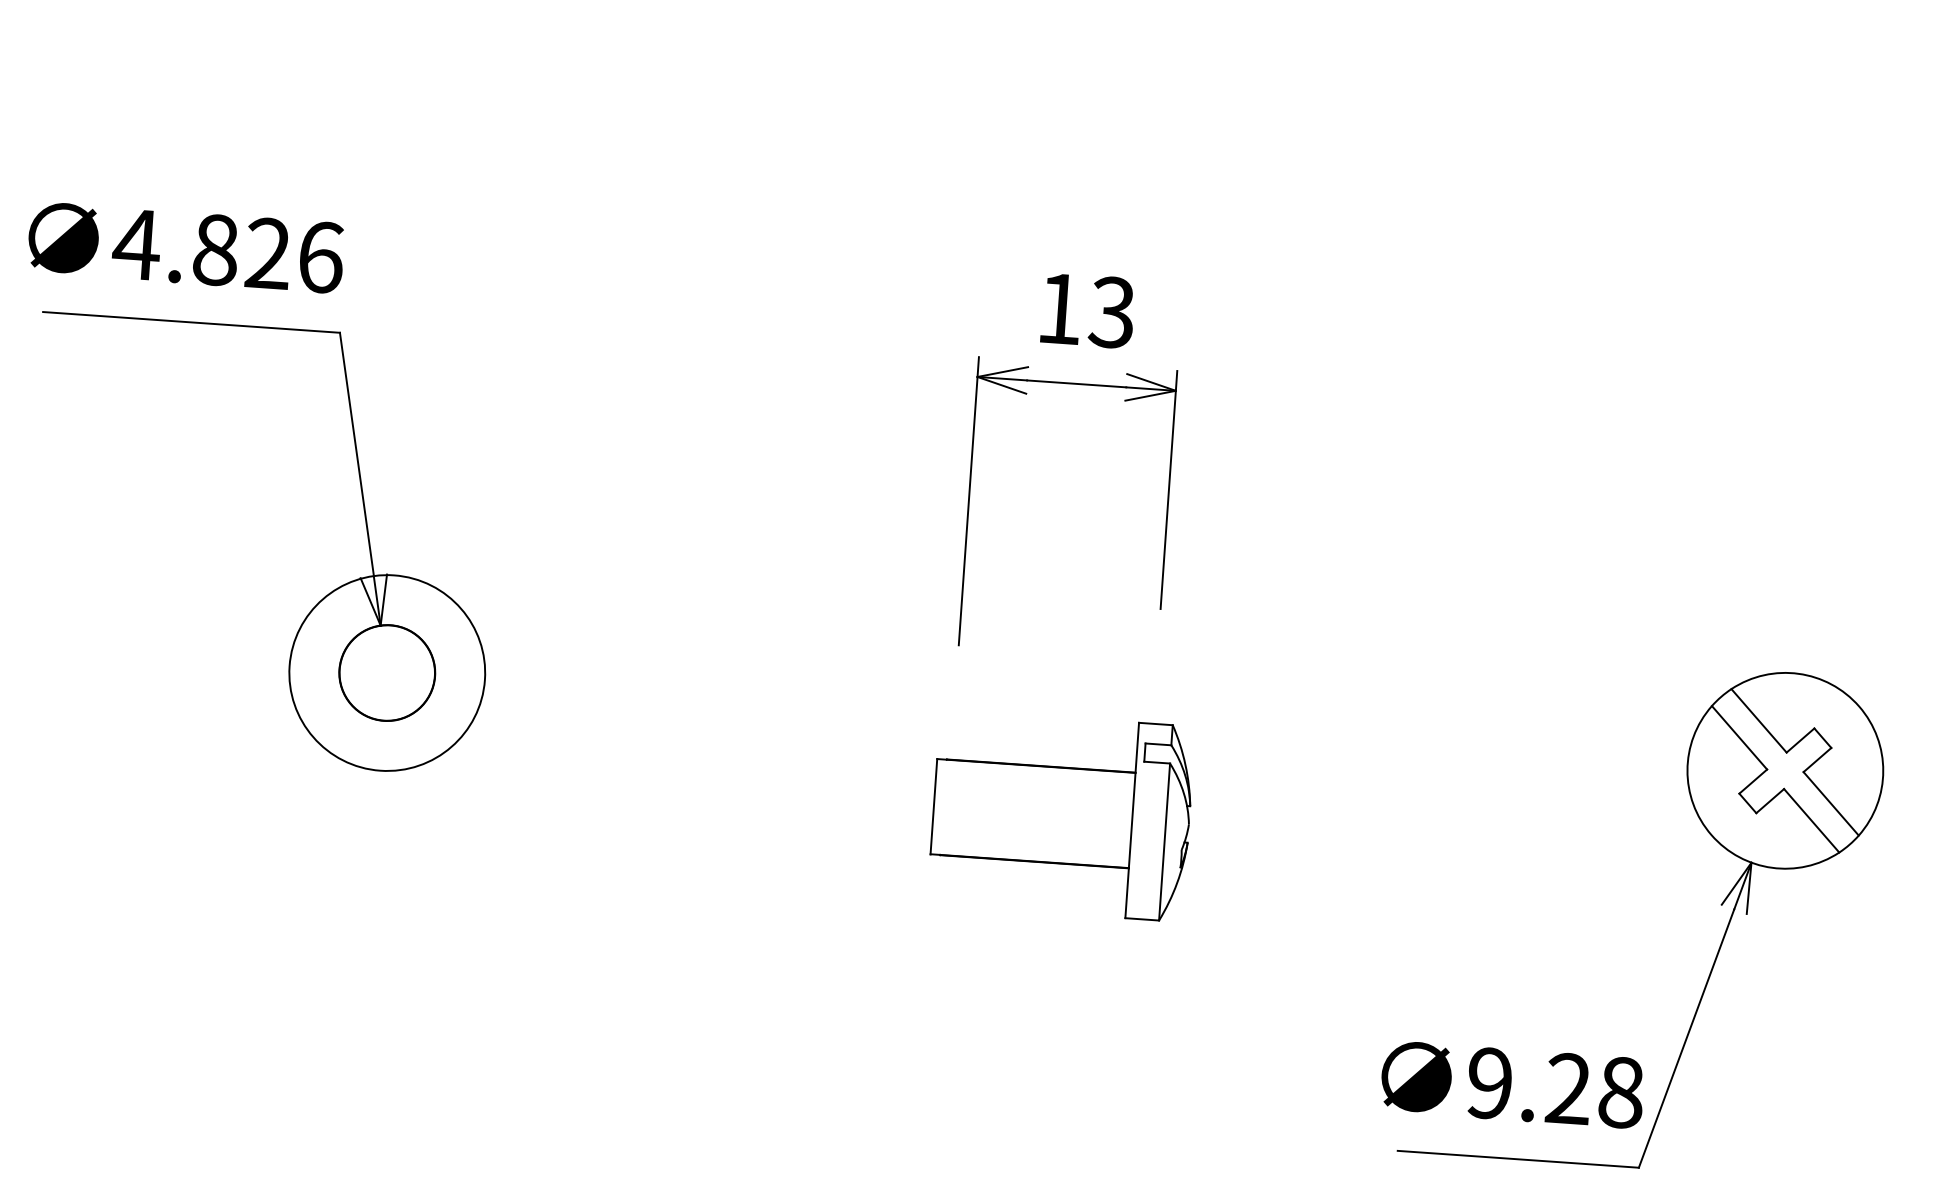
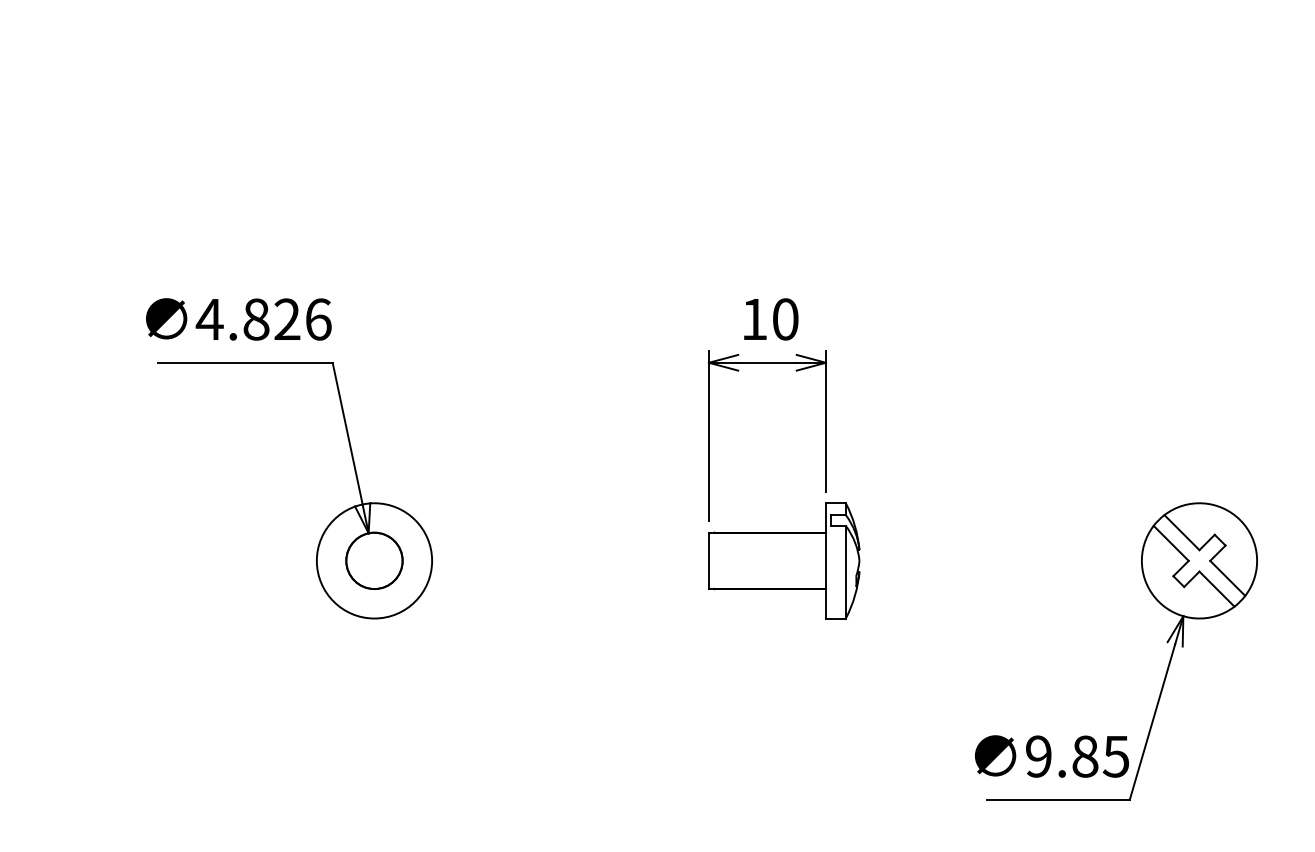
text: (1112, 312) -> (785, 319), 13 -> 10
part: (1061, 814) -> (784, 560), moved
text: (1594, 1090) -> (1100, 756), 9.28 -> 9.85

